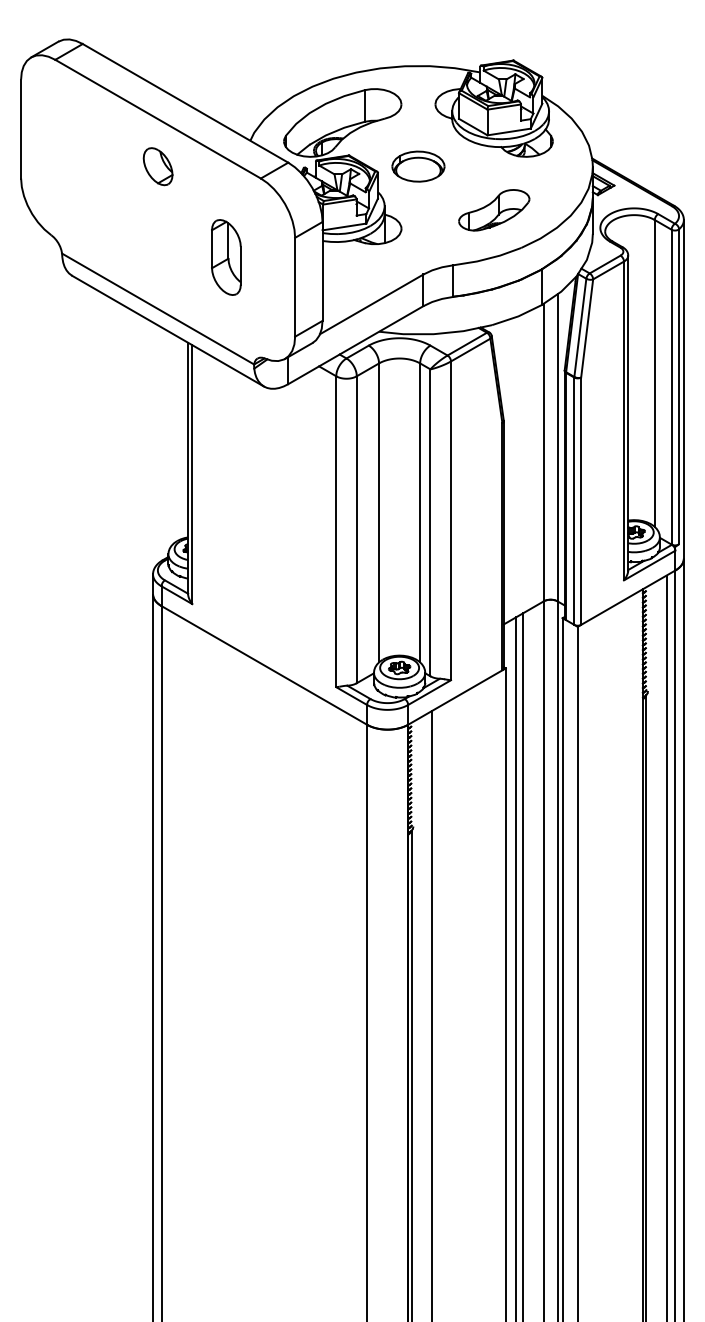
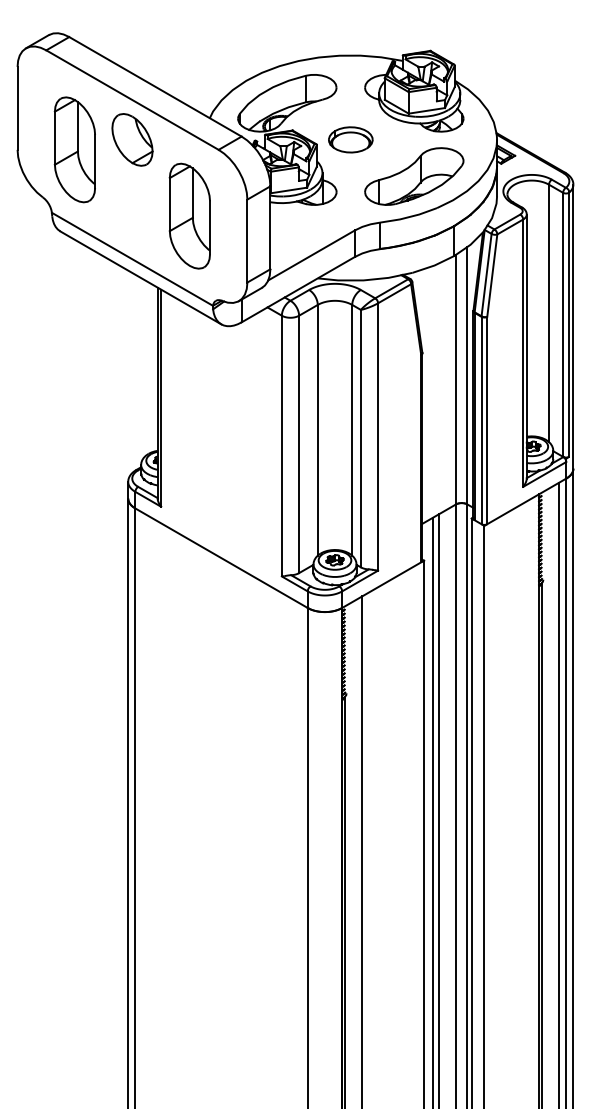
part: (158, 166) -> (132, 139), size x1.67
part: (88, 178) -> (74, 149), added
part: (494, 210) -> (414, 176), size x1.67
part: (226, 256) -> (189, 215), size x1.67

